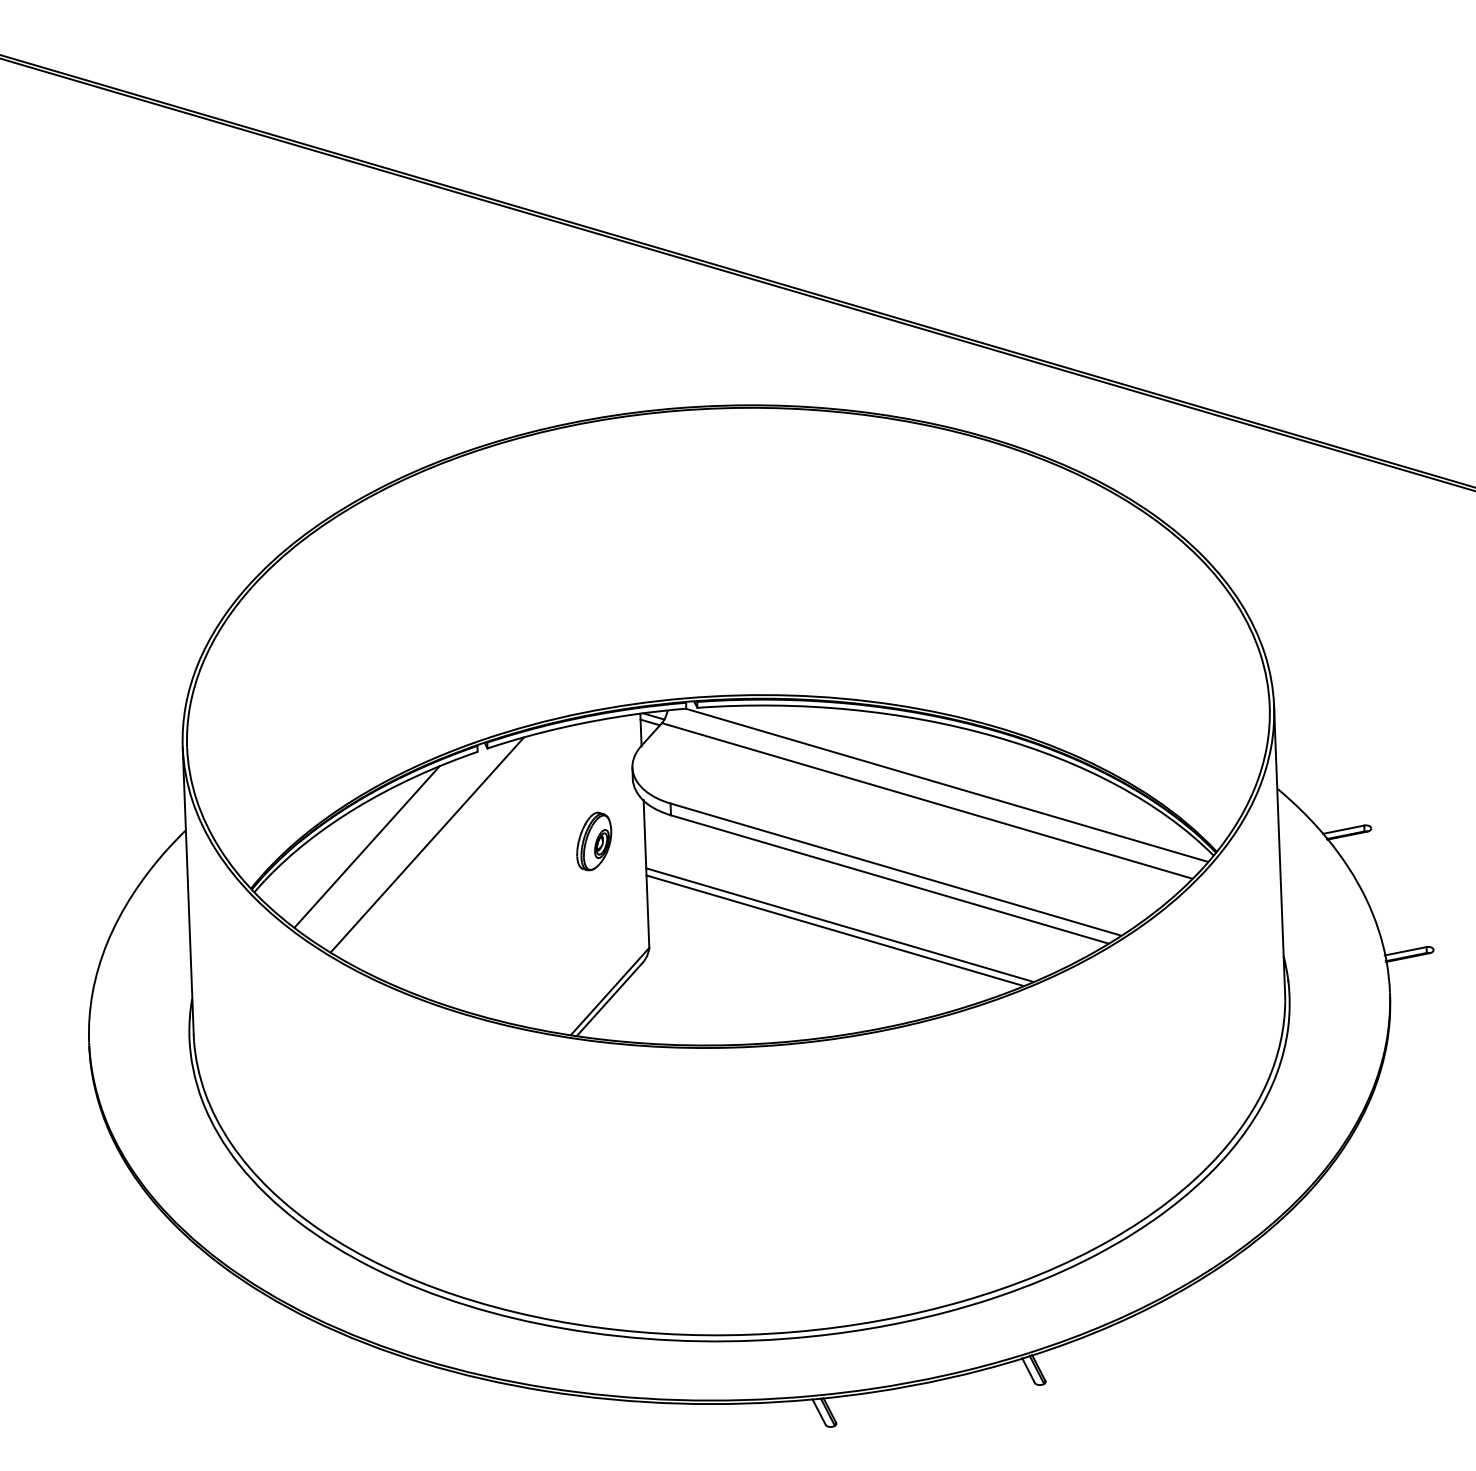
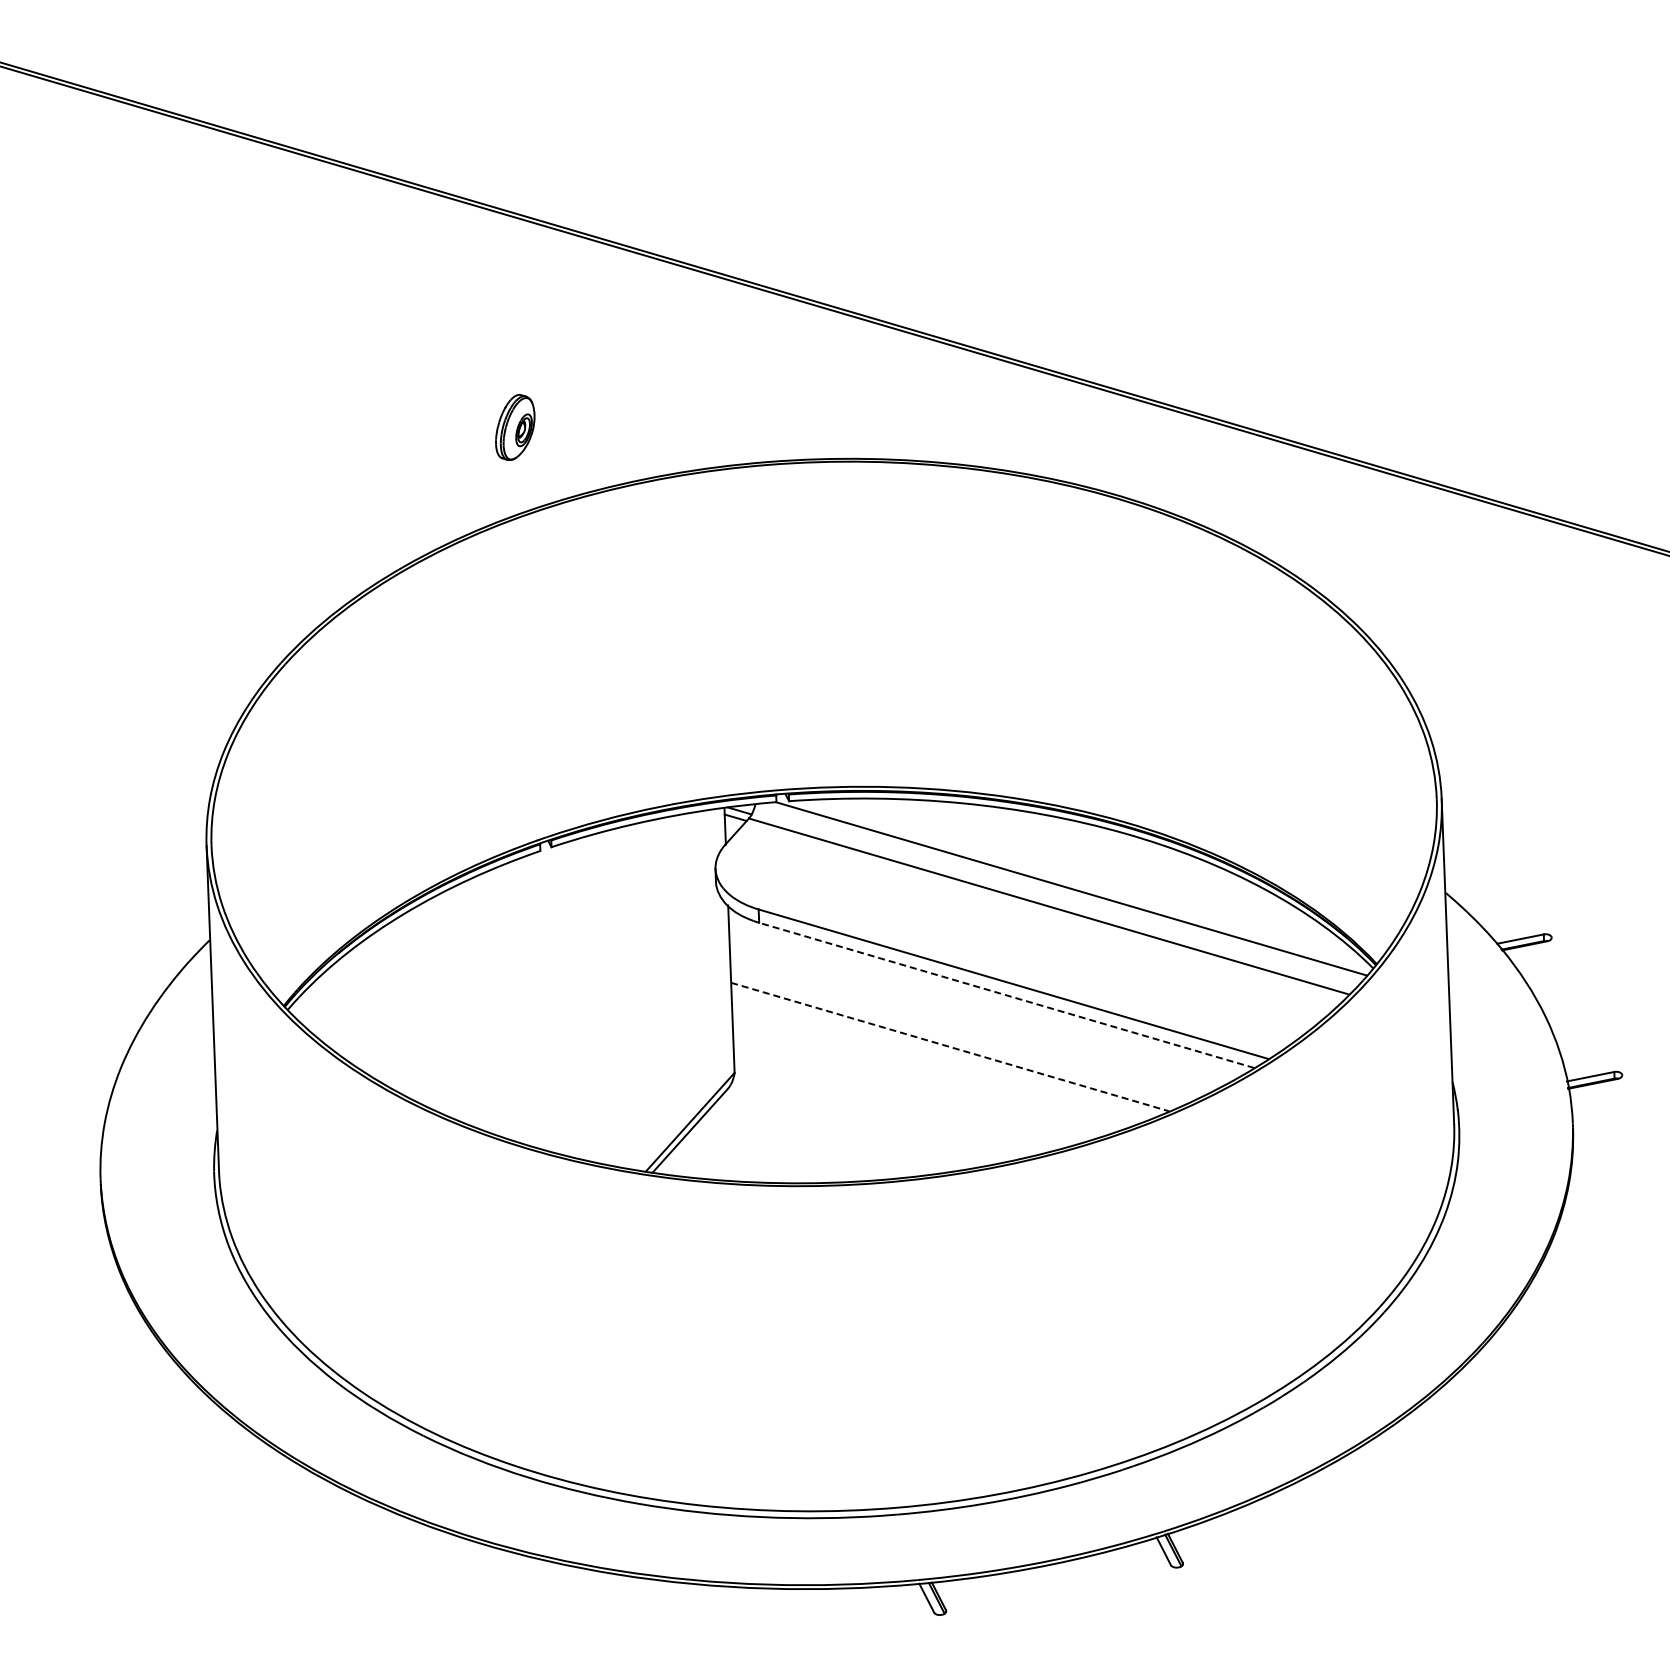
part: (594, 841) -> (515, 427), moved
line: (427, 844) -> (483, 955), removed
line: (367, 846) -> (415, 958), removed
line: (889, 879) -> (1006, 995), solid -> dashed
line: (840, 925) -> (950, 1047), solid -> dashed
line: (834, 929) -> (944, 1052), removed

